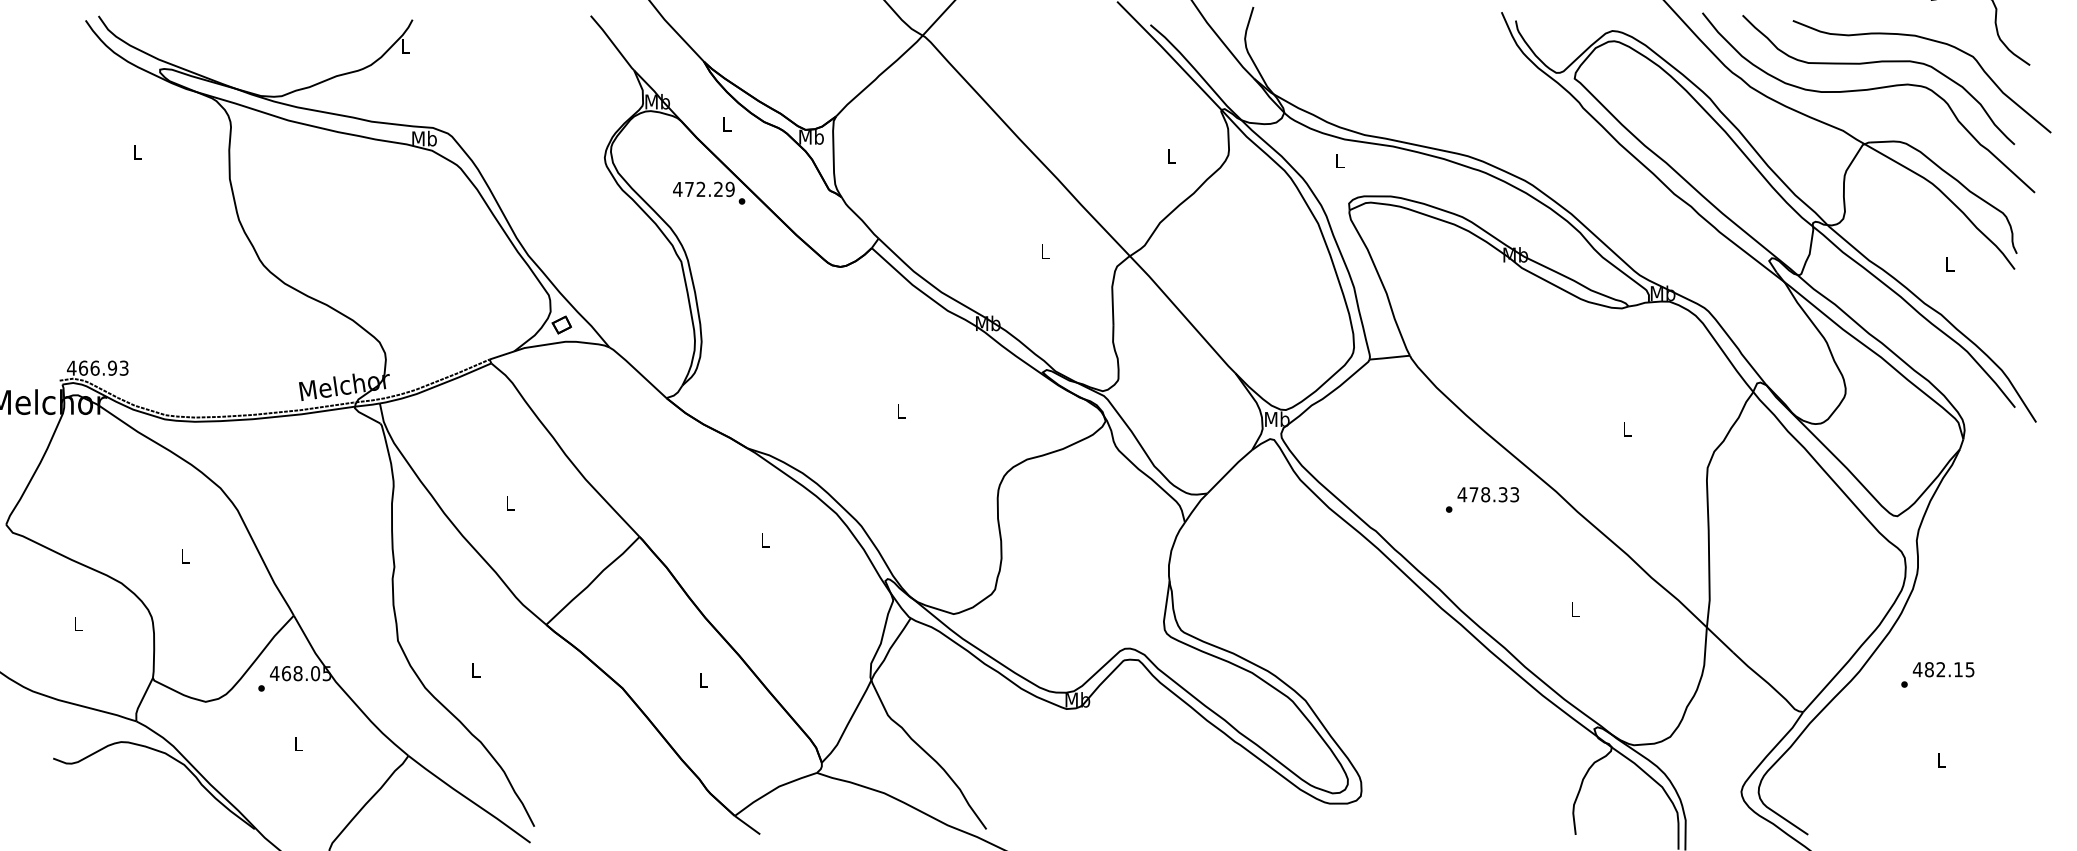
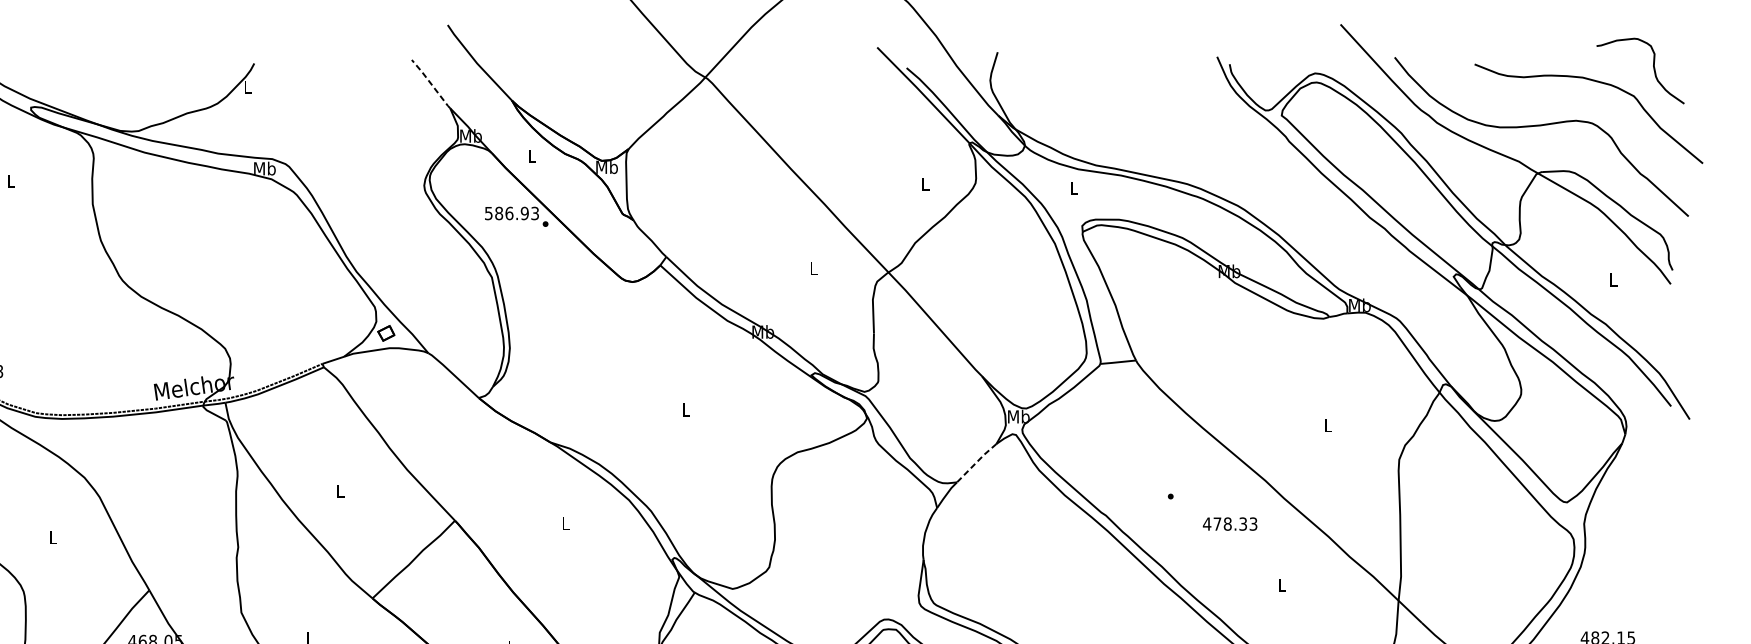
line: (612, 42) -> (431, 83), solid -> dashed
curve: (1874, 63) -> (1546, 102), removed
text: (703, 189) -> (511, 213), 472.29 -> 586.93
line: (1229, 471) -> (976, 462), solid -> dashed
text: (1488, 494) -> (1230, 523), moved

